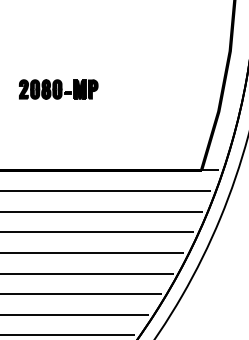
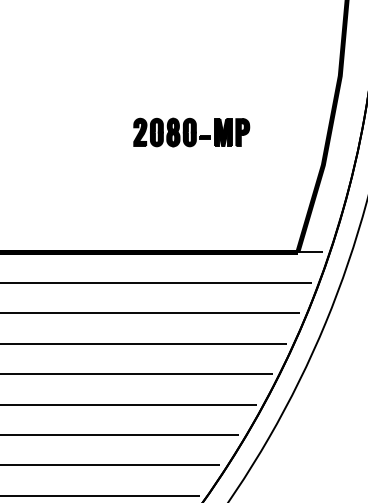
part: (58, 89) -> (191, 132), moved

